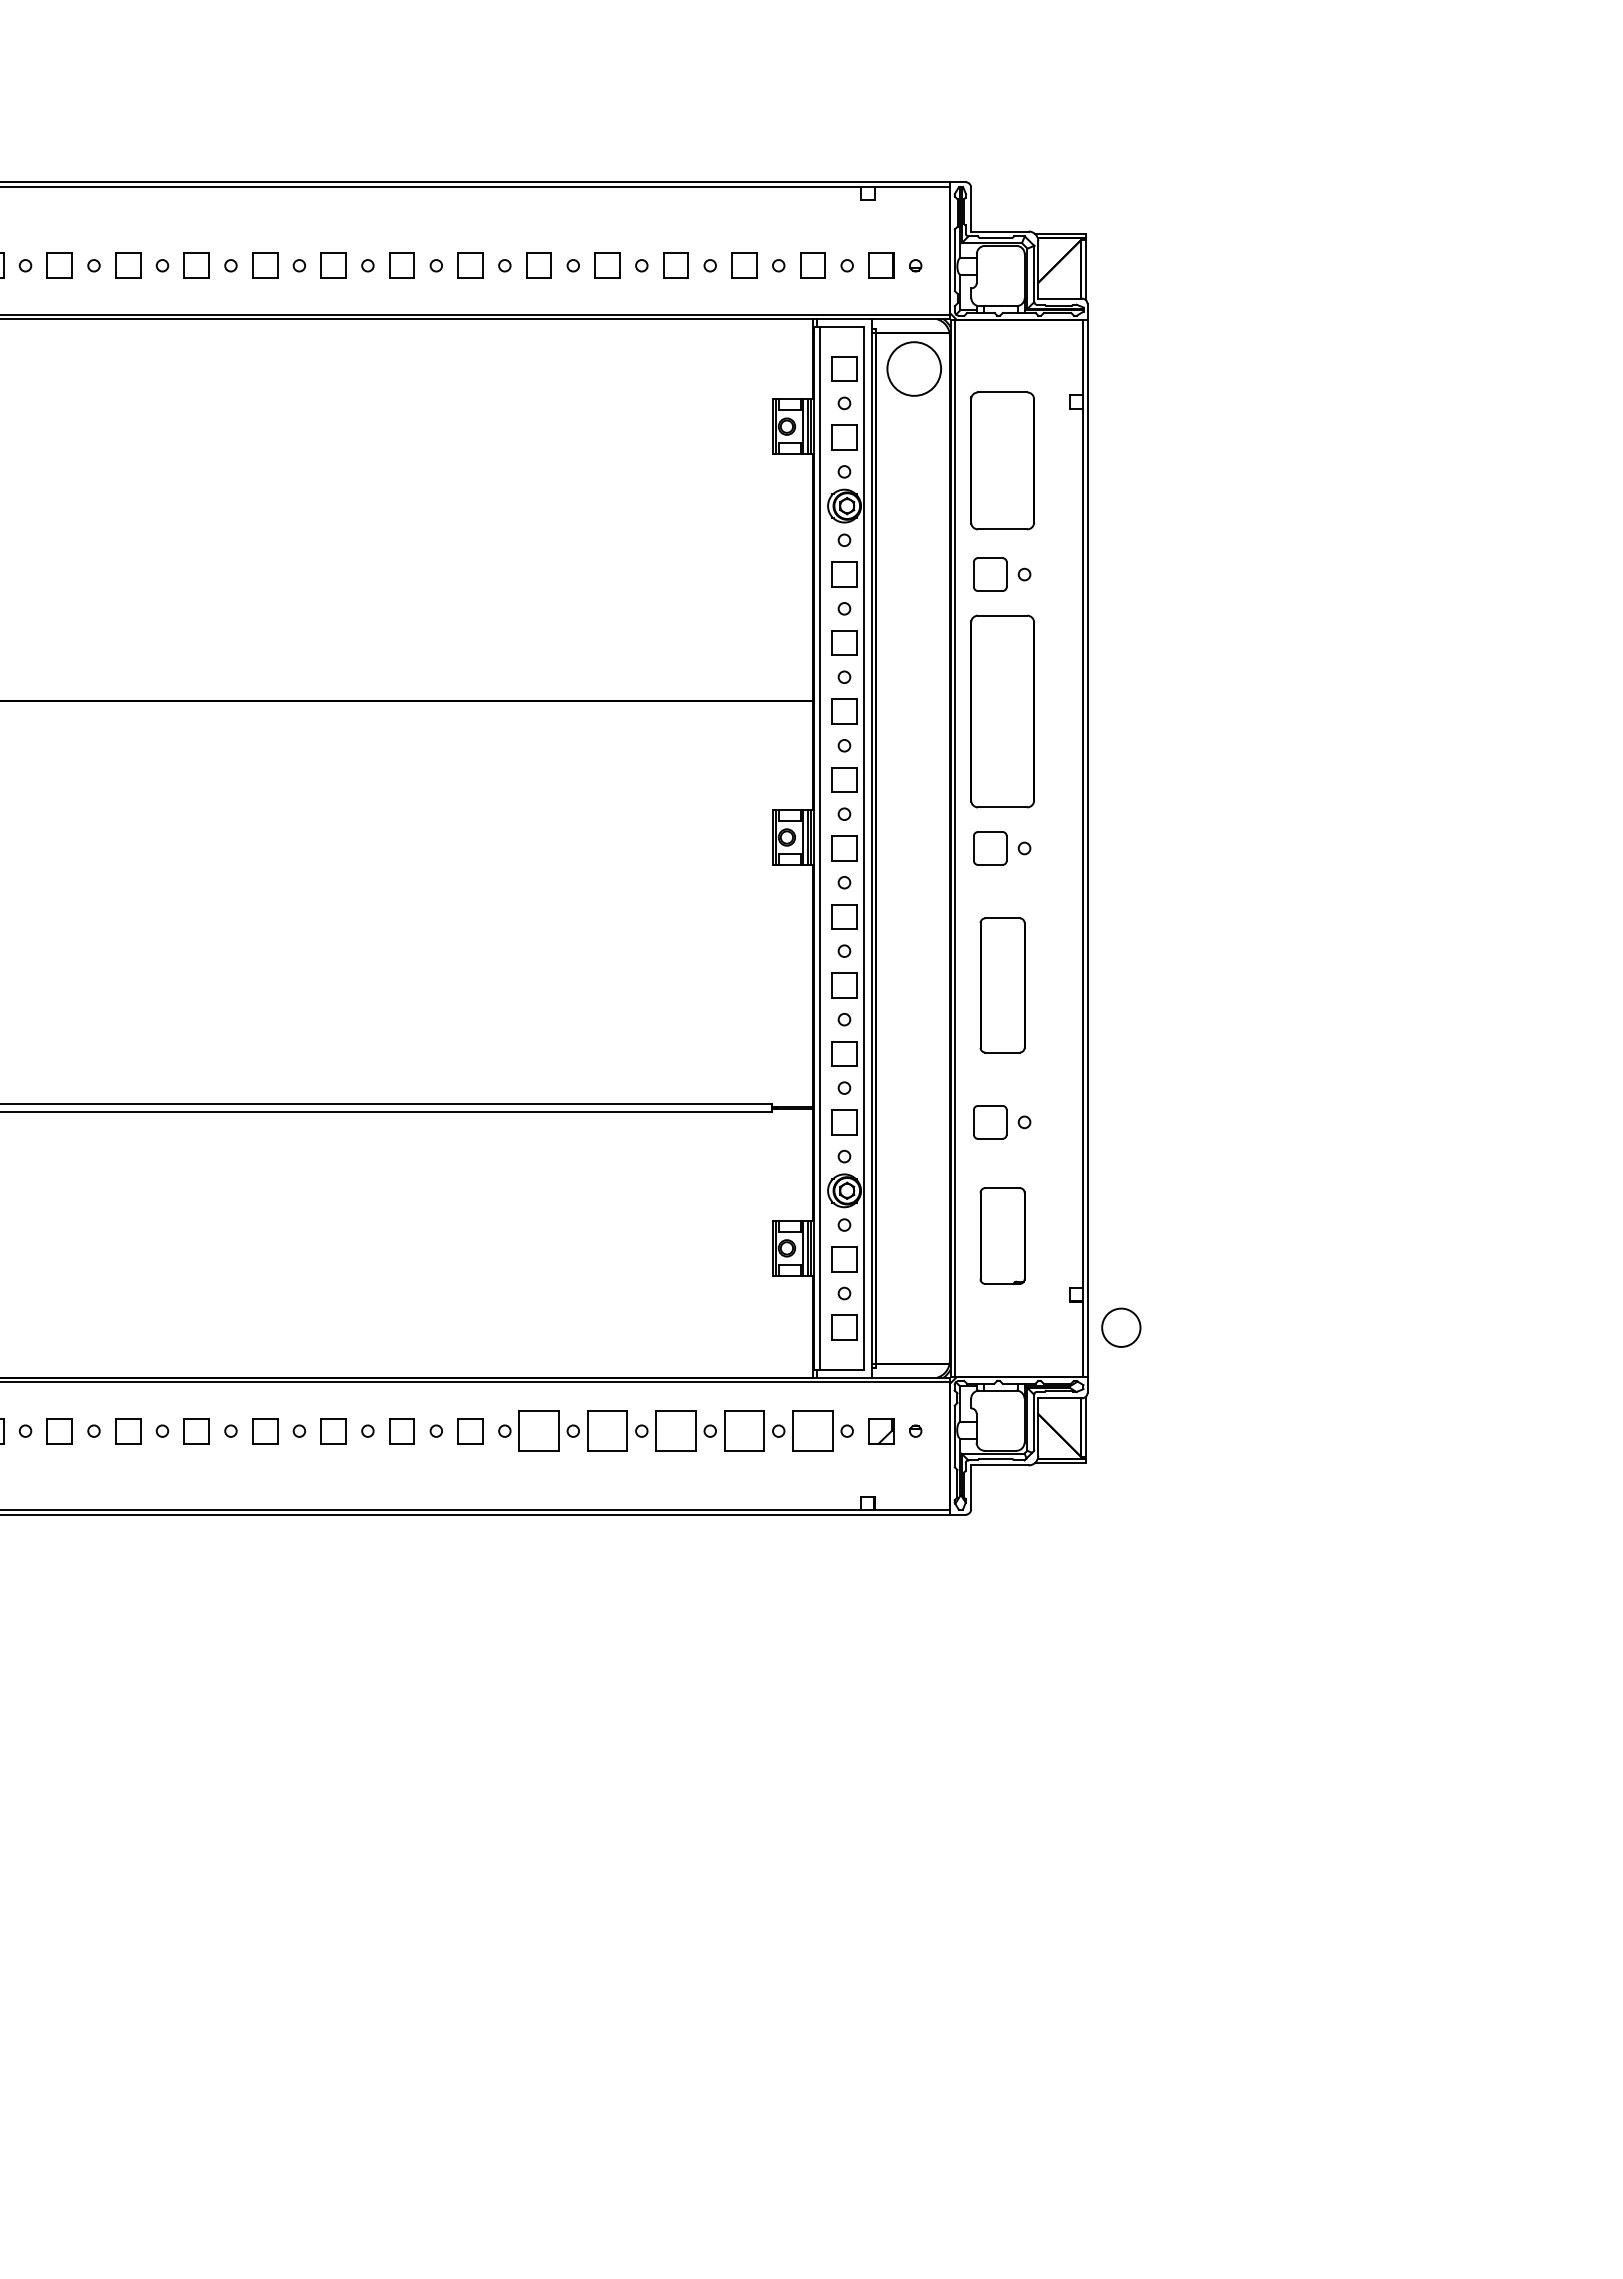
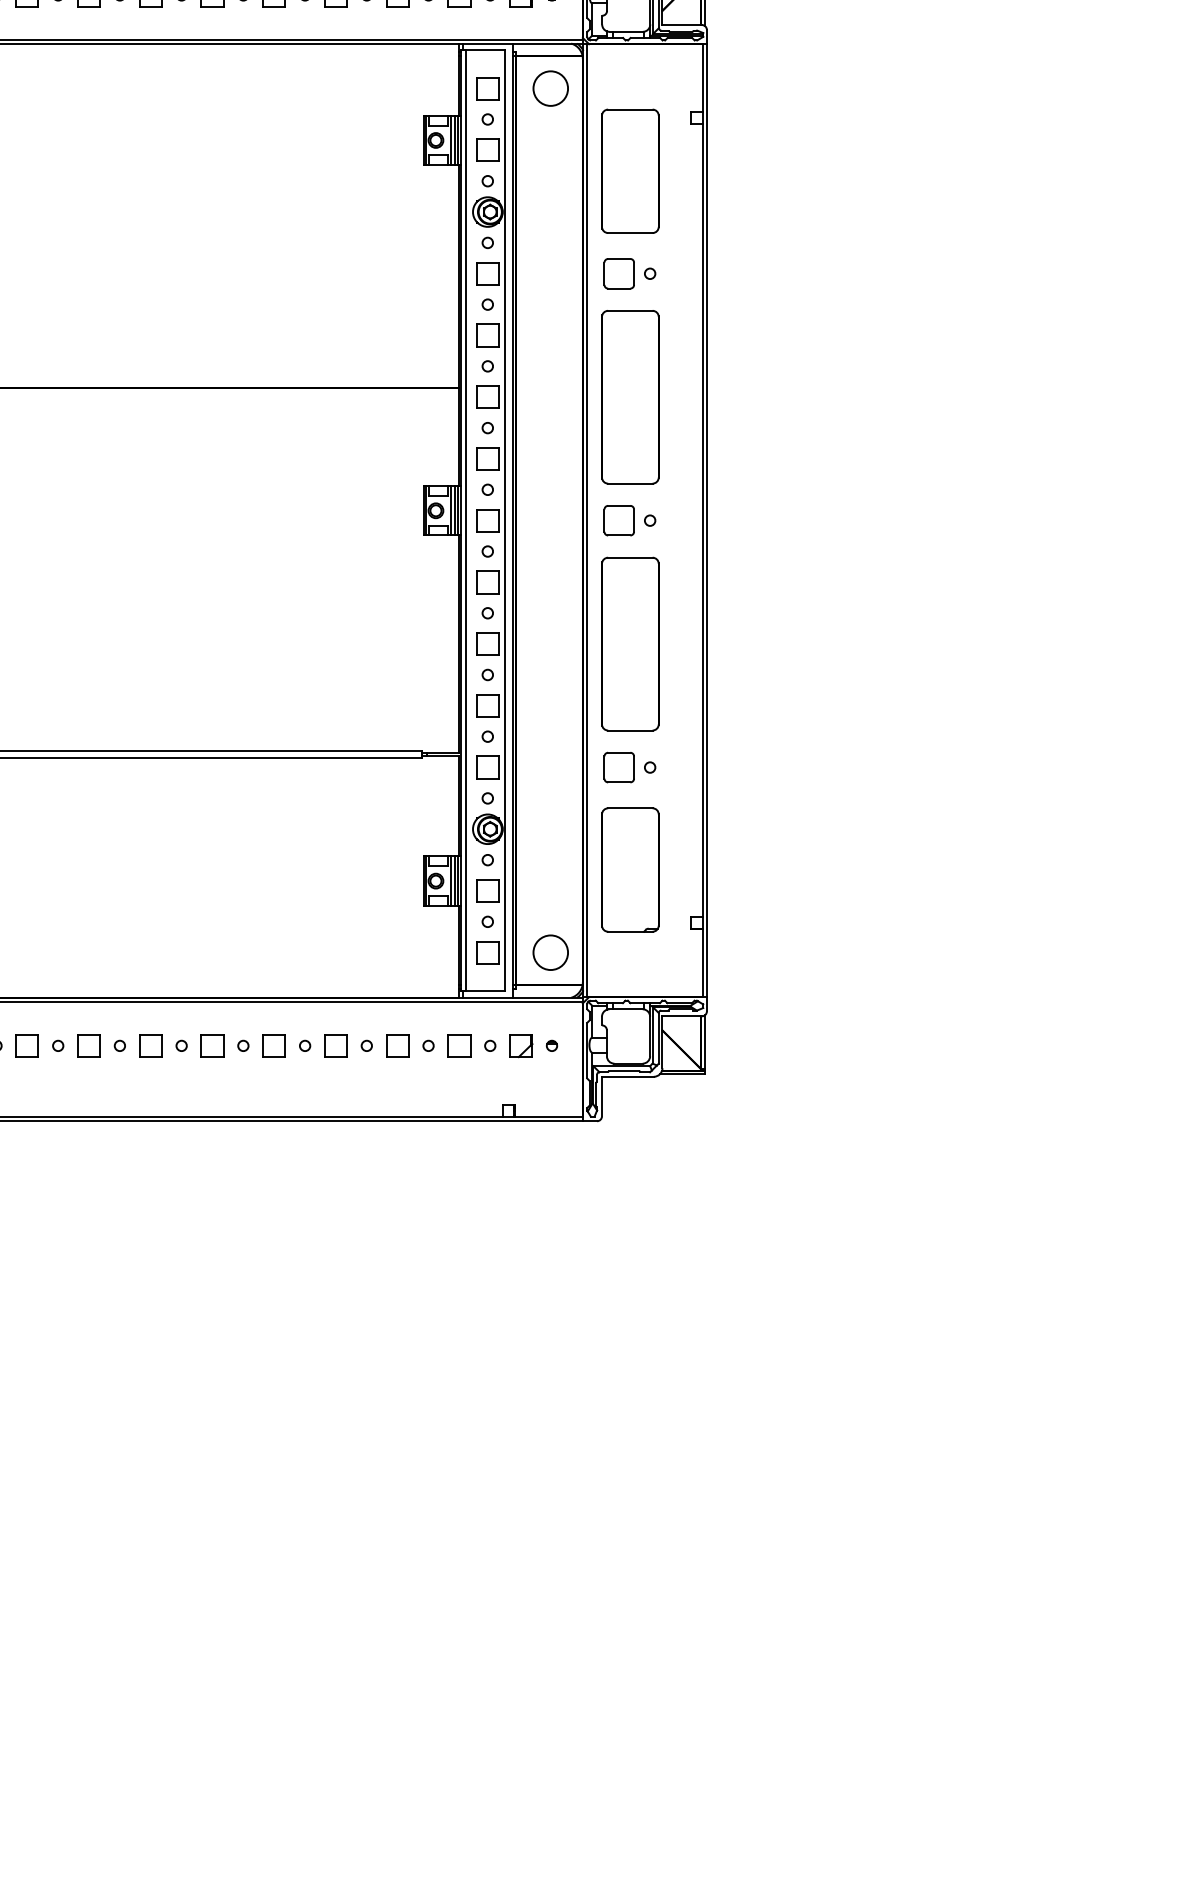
circle: (914, 369) -> (550, 88), size x0.71
part: (1002, 985) -> (630, 644), size x1.43
part: (1002, 1235) -> (630, 869), size x1.43
circle: (1121, 1327) -> (550, 952), moved
part: (538, 1431) -> (211, 1046), size x0.62
part: (607, 1431) -> (274, 1046), size x0.62
part: (675, 1431) -> (335, 1046), size x0.62
part: (744, 1431) -> (397, 1046), size x0.62
part: (812, 1431) -> (458, 1046), size x0.62

